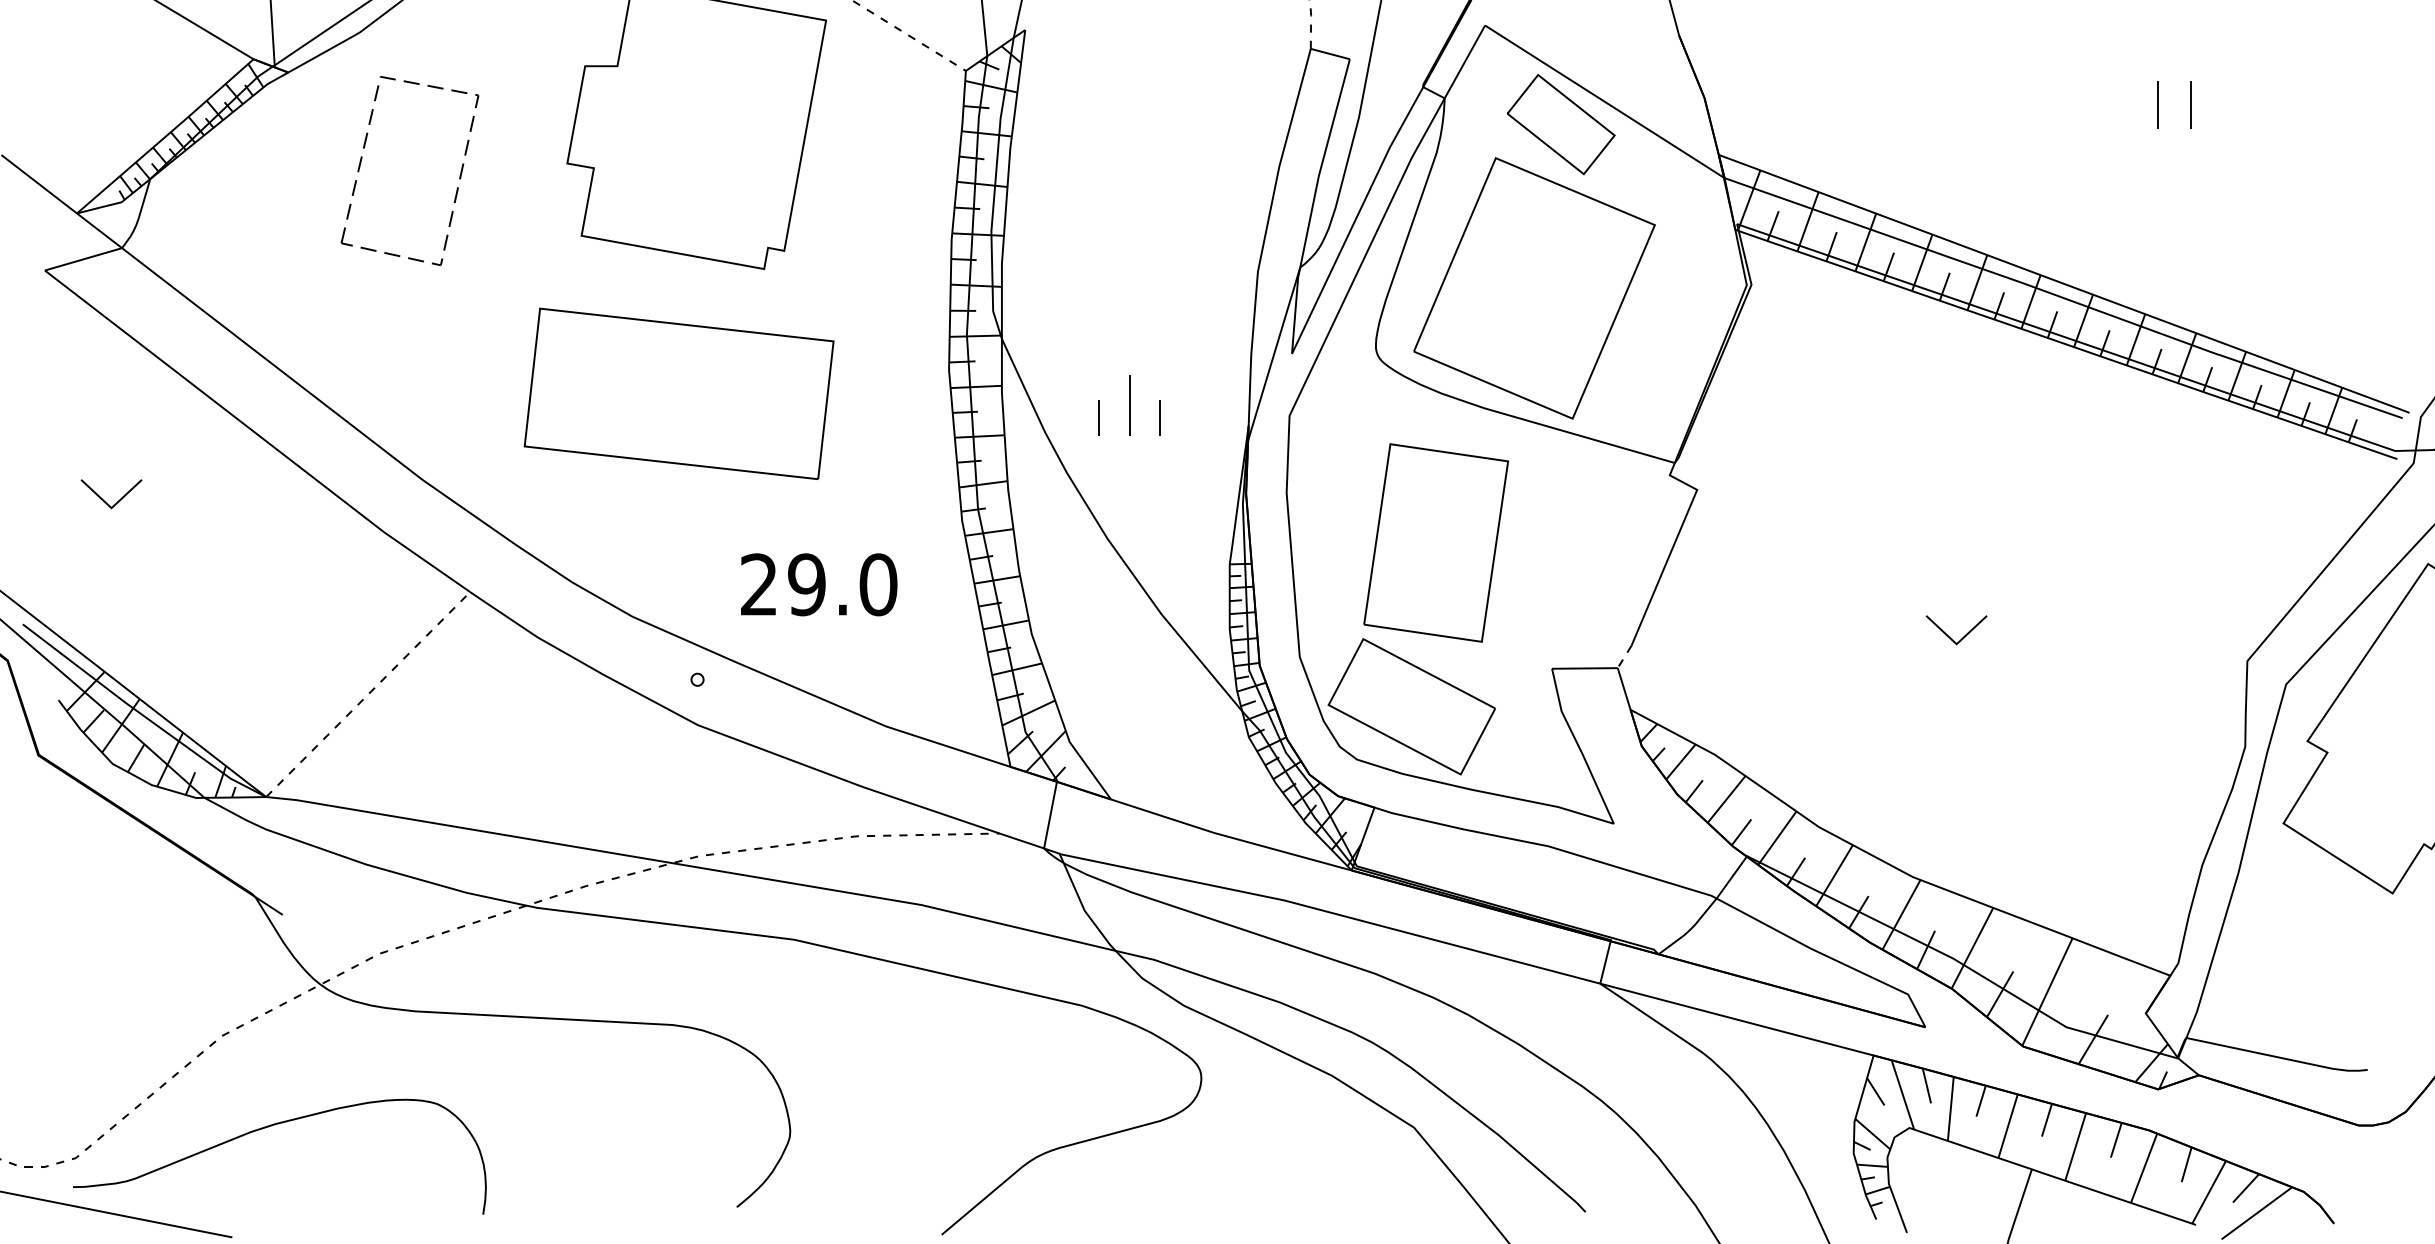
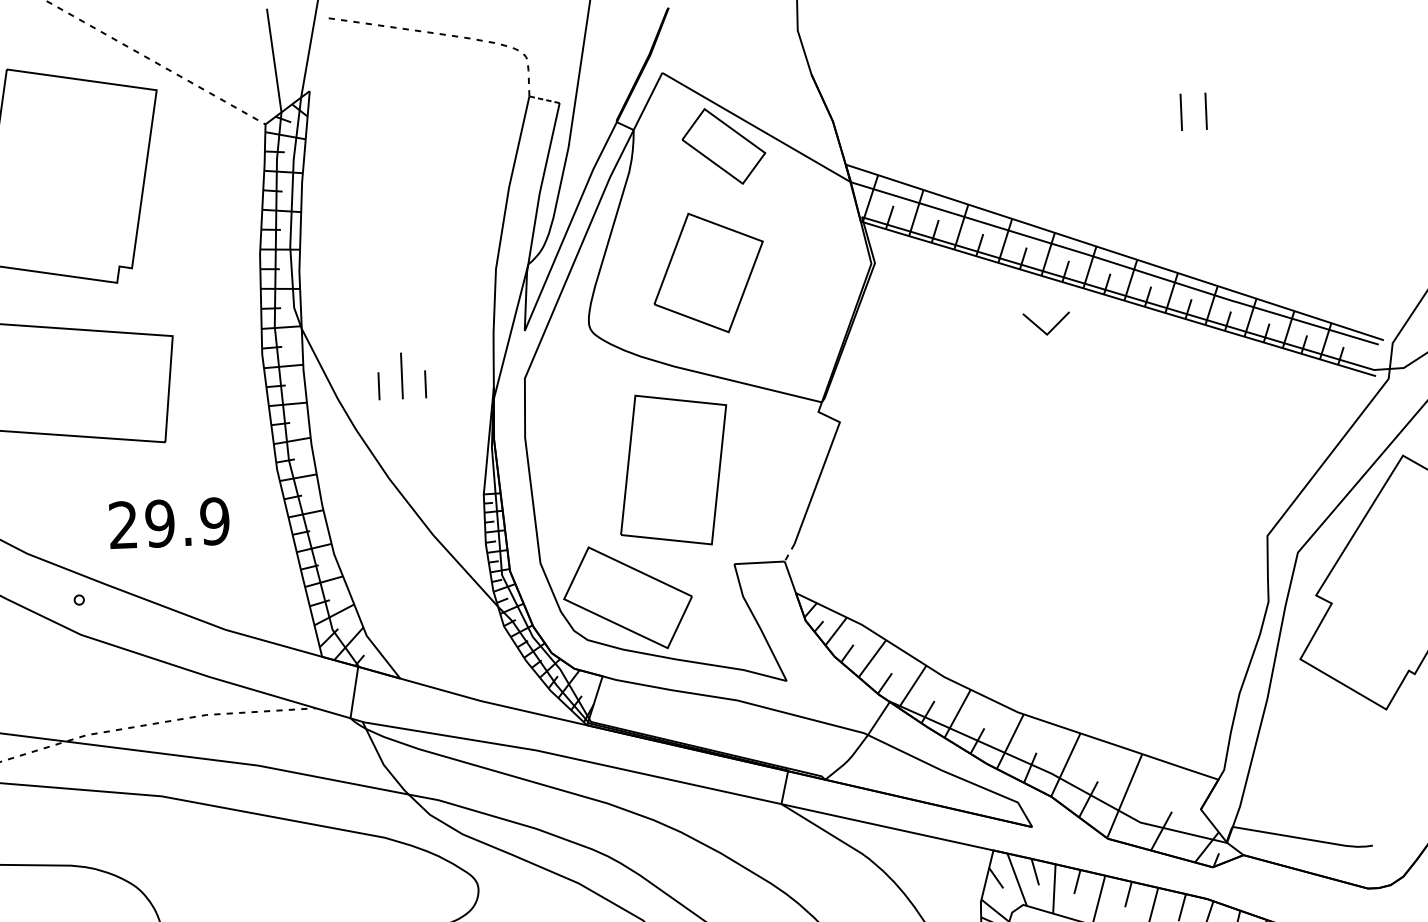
line: (1329, 53) -> (543, 99), solid -> dashed
part: (1534, 288) -> (708, 273), size x0.6
part: (1435, 542) -> (673, 469), moved
text: (878, 584) -> (215, 521), 29.0 -> 29.9
part: (1949, 636) -> (1041, 329), moved

